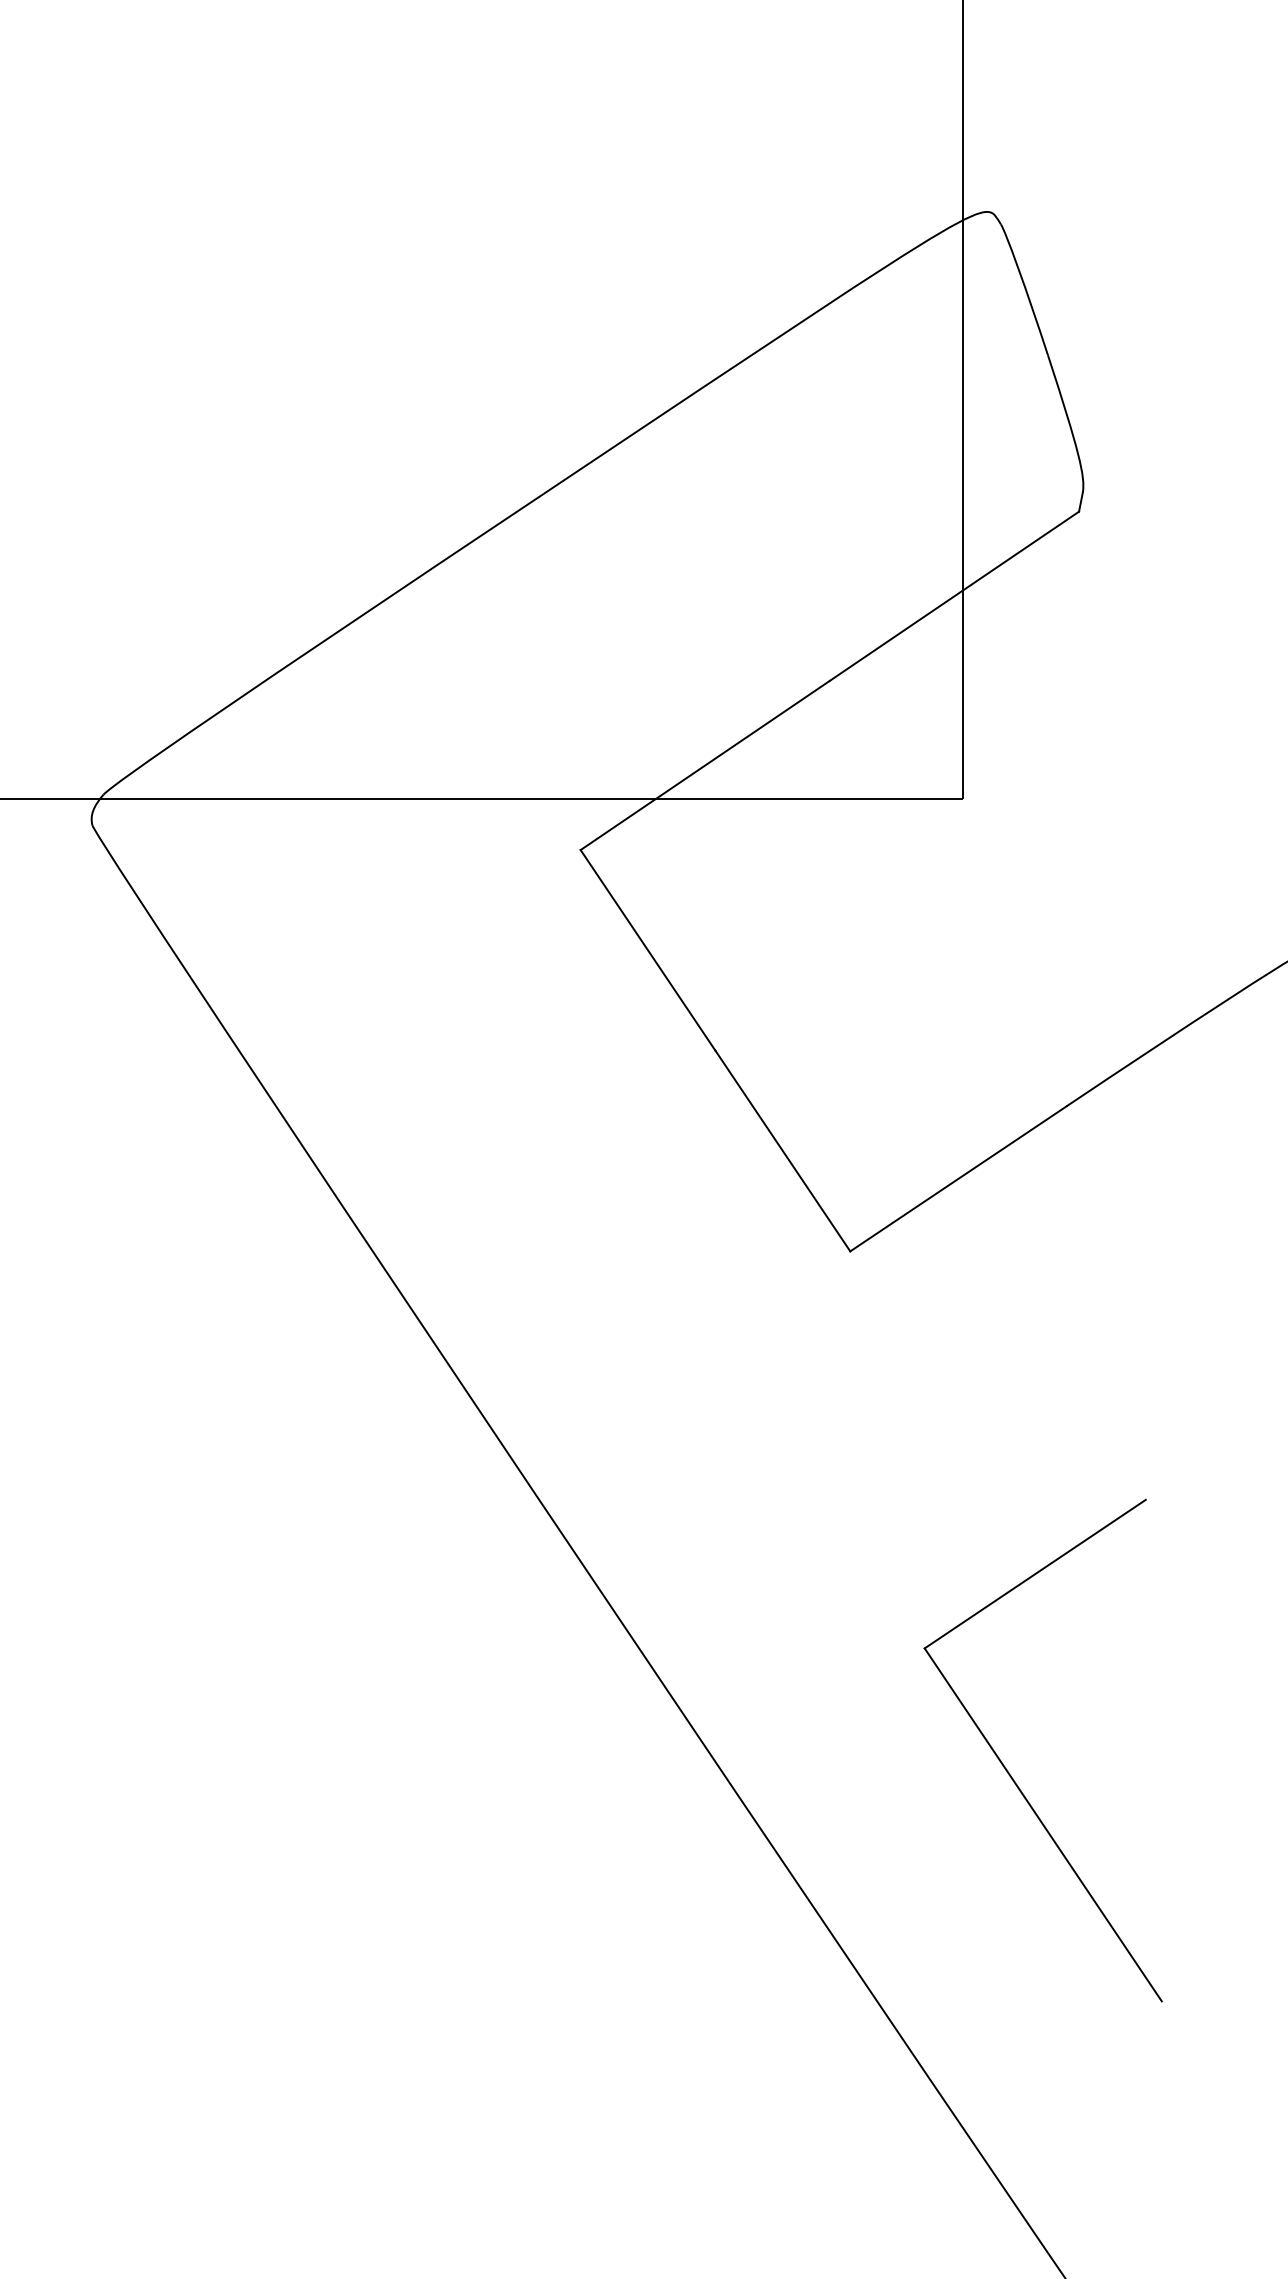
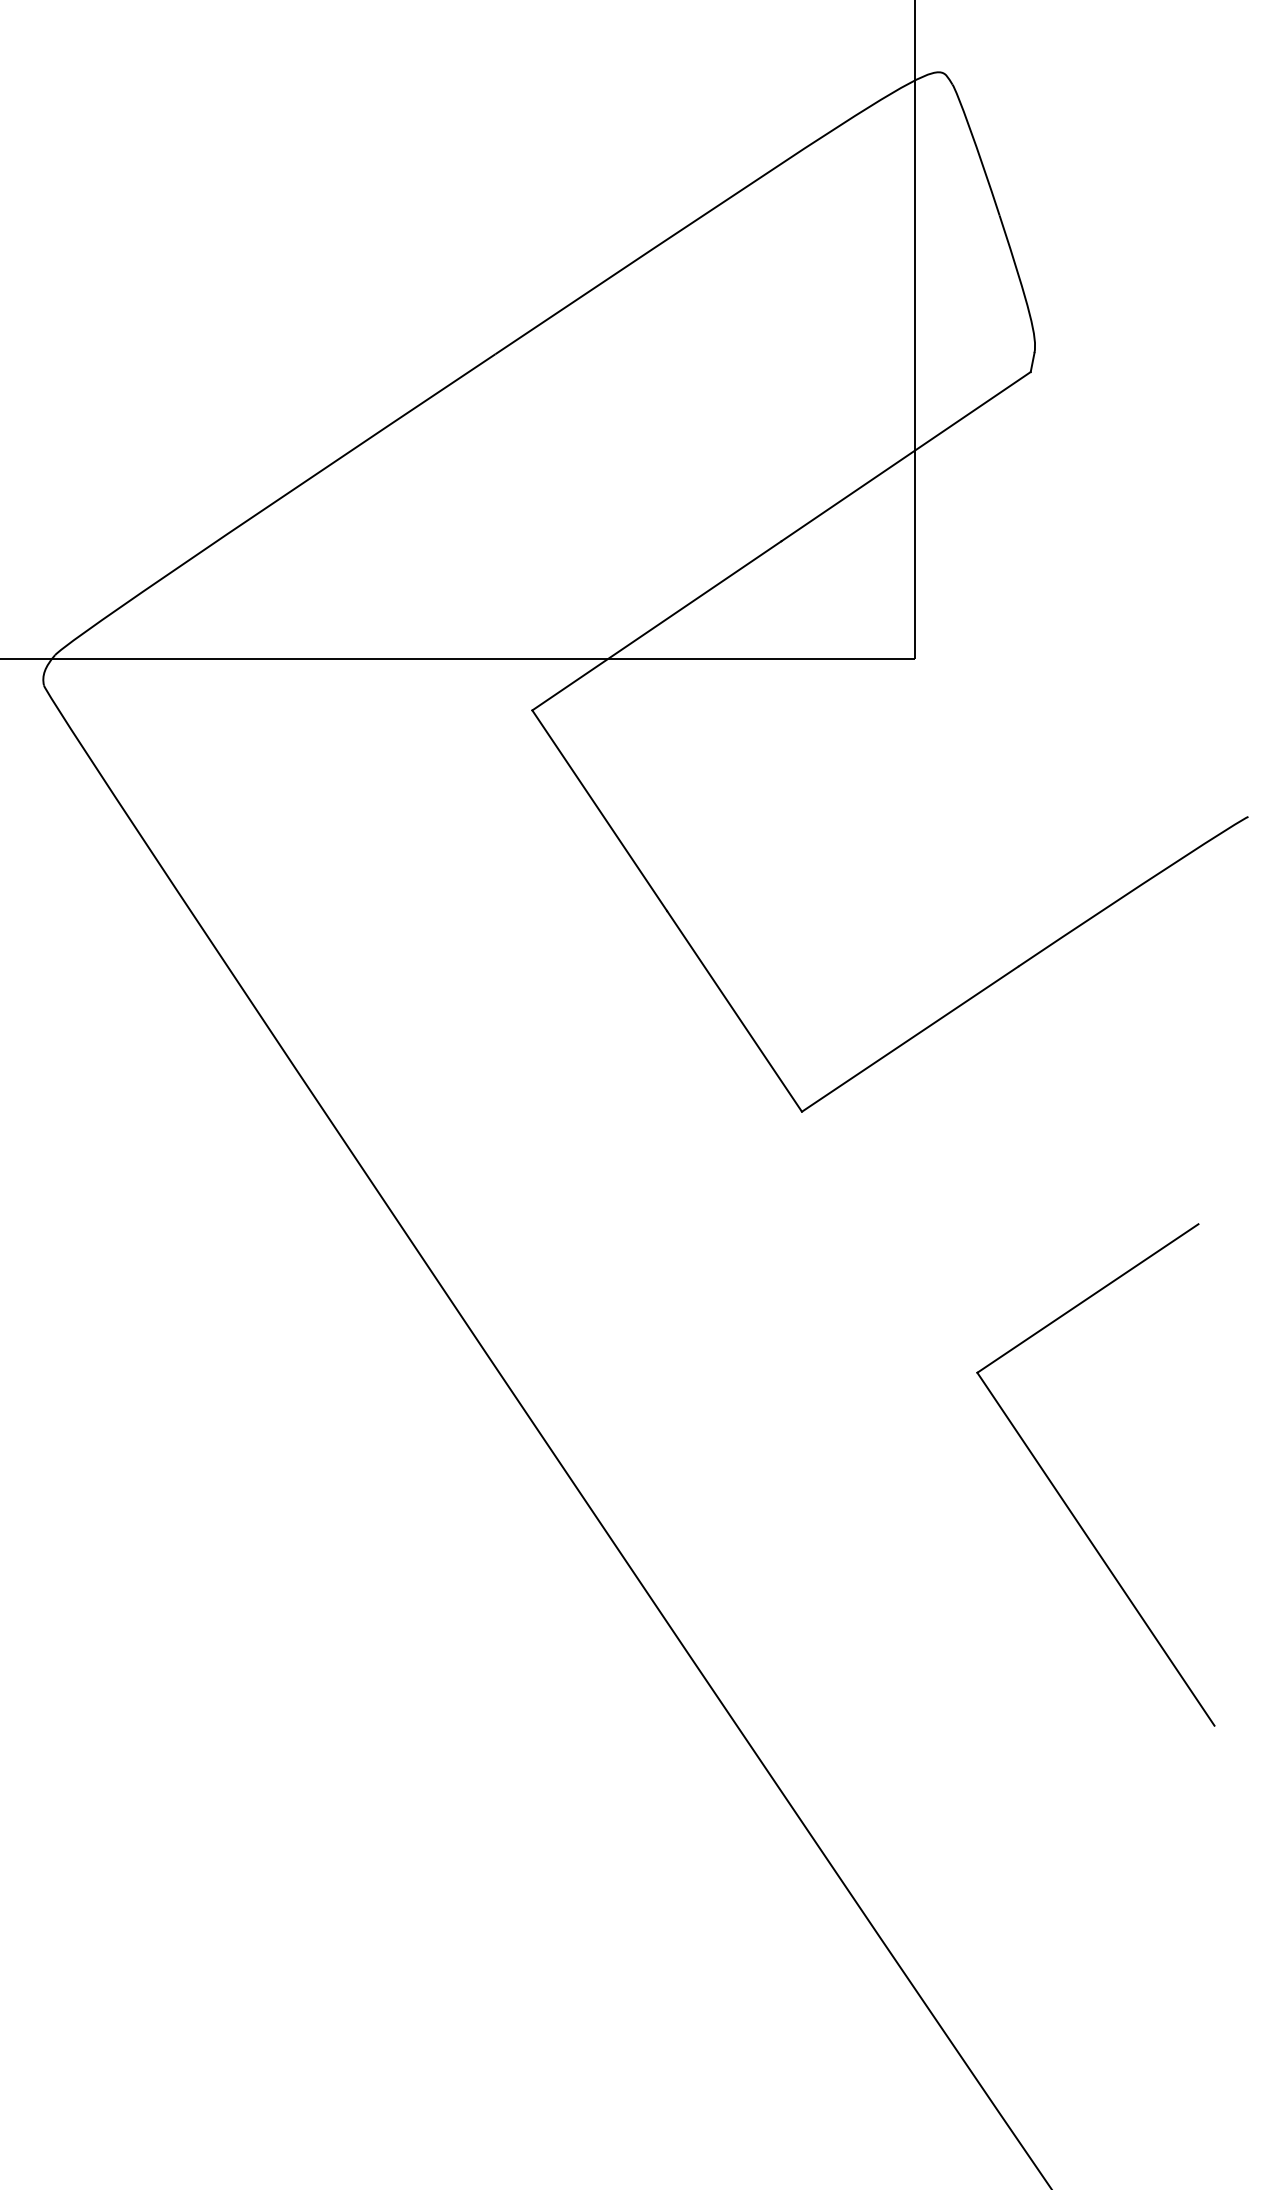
part: (1009, 1772) -> (1062, 1496), moved

